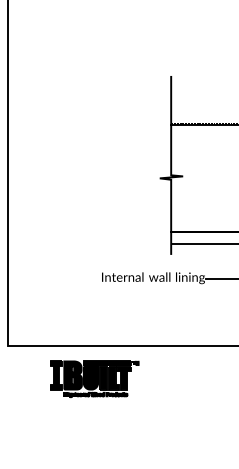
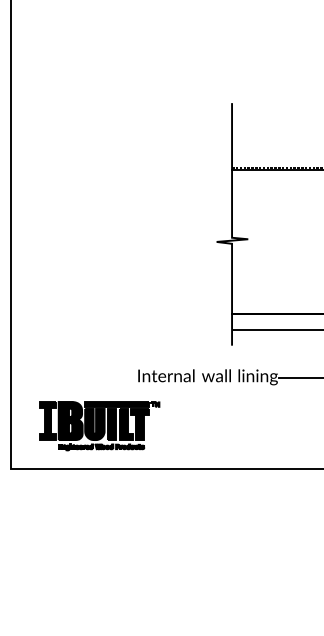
part: (94, 379) -> (99, 426), moved

